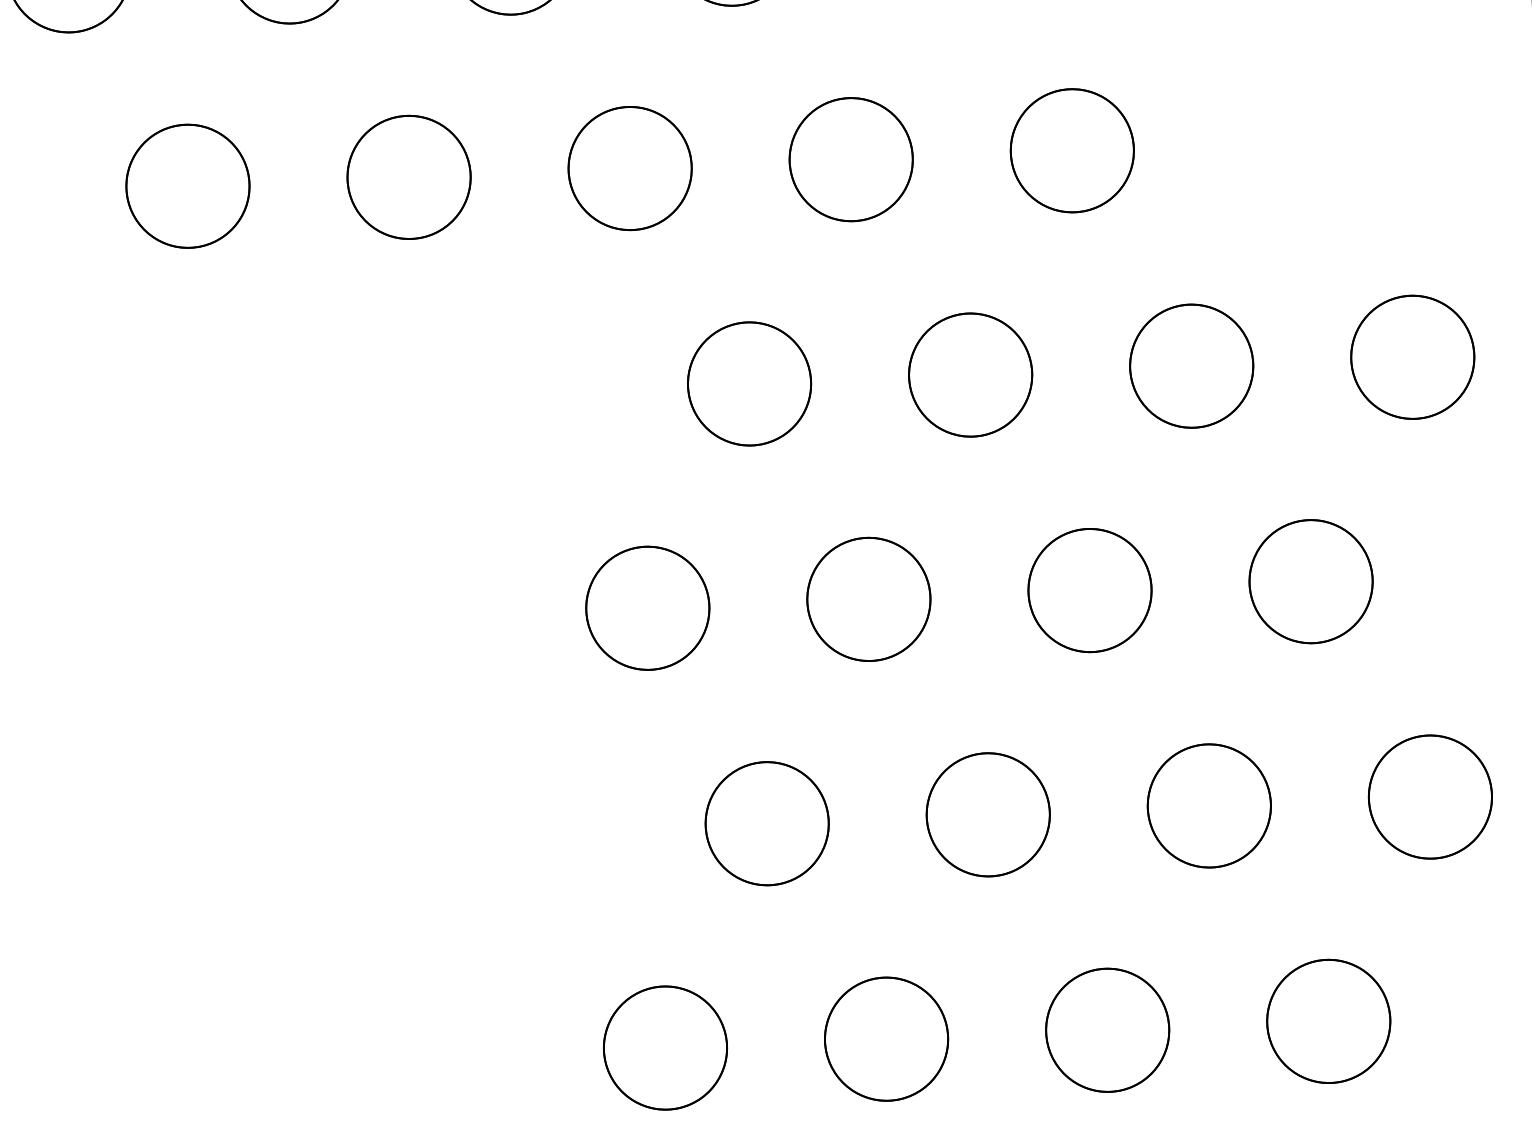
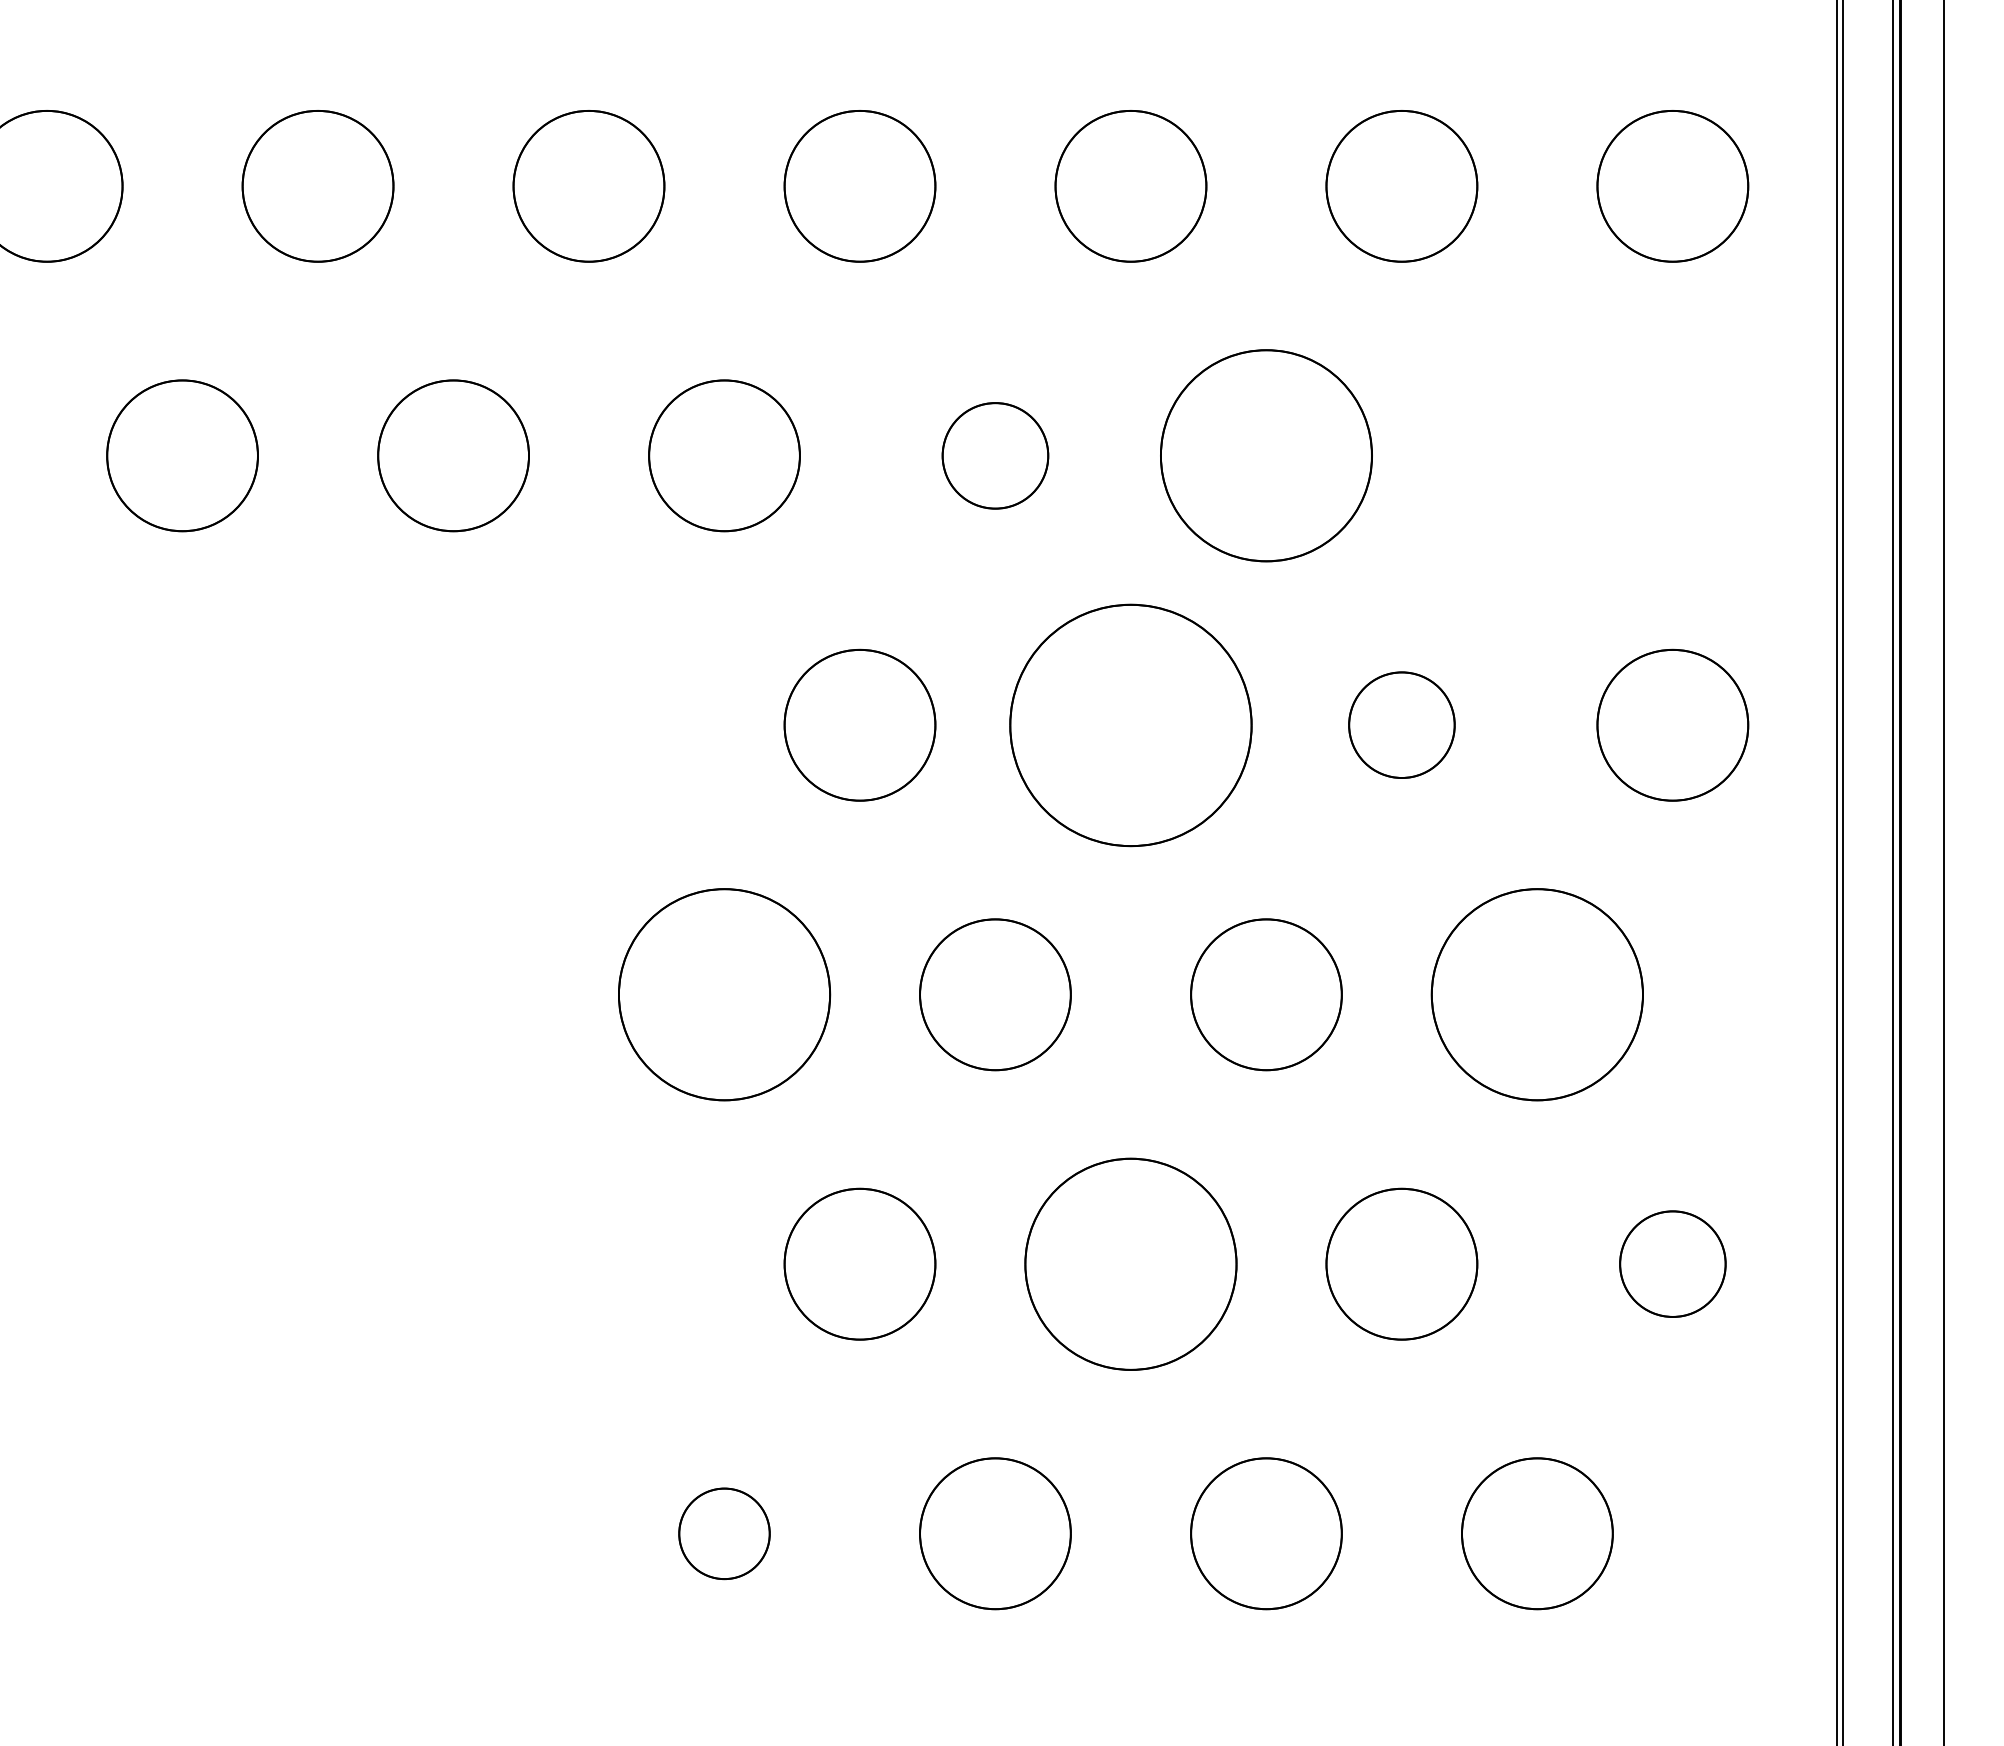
part: (1072, 150) -> (1266, 455), size x1.4
part: (851, 159) -> (995, 455), size x0.7
part: (1191, 365) -> (1401, 724), size x0.7
part: (970, 374) -> (1130, 724), size x1.6
part: (1311, 581) -> (1537, 994), size x1.4
part: (647, 608) -> (724, 994), size x1.4
part: (1430, 796) -> (1672, 1263), size x0.7
part: (987, 814) -> (1130, 1263), size x1.4
part: (665, 1047) -> (724, 1533), size x0.6

